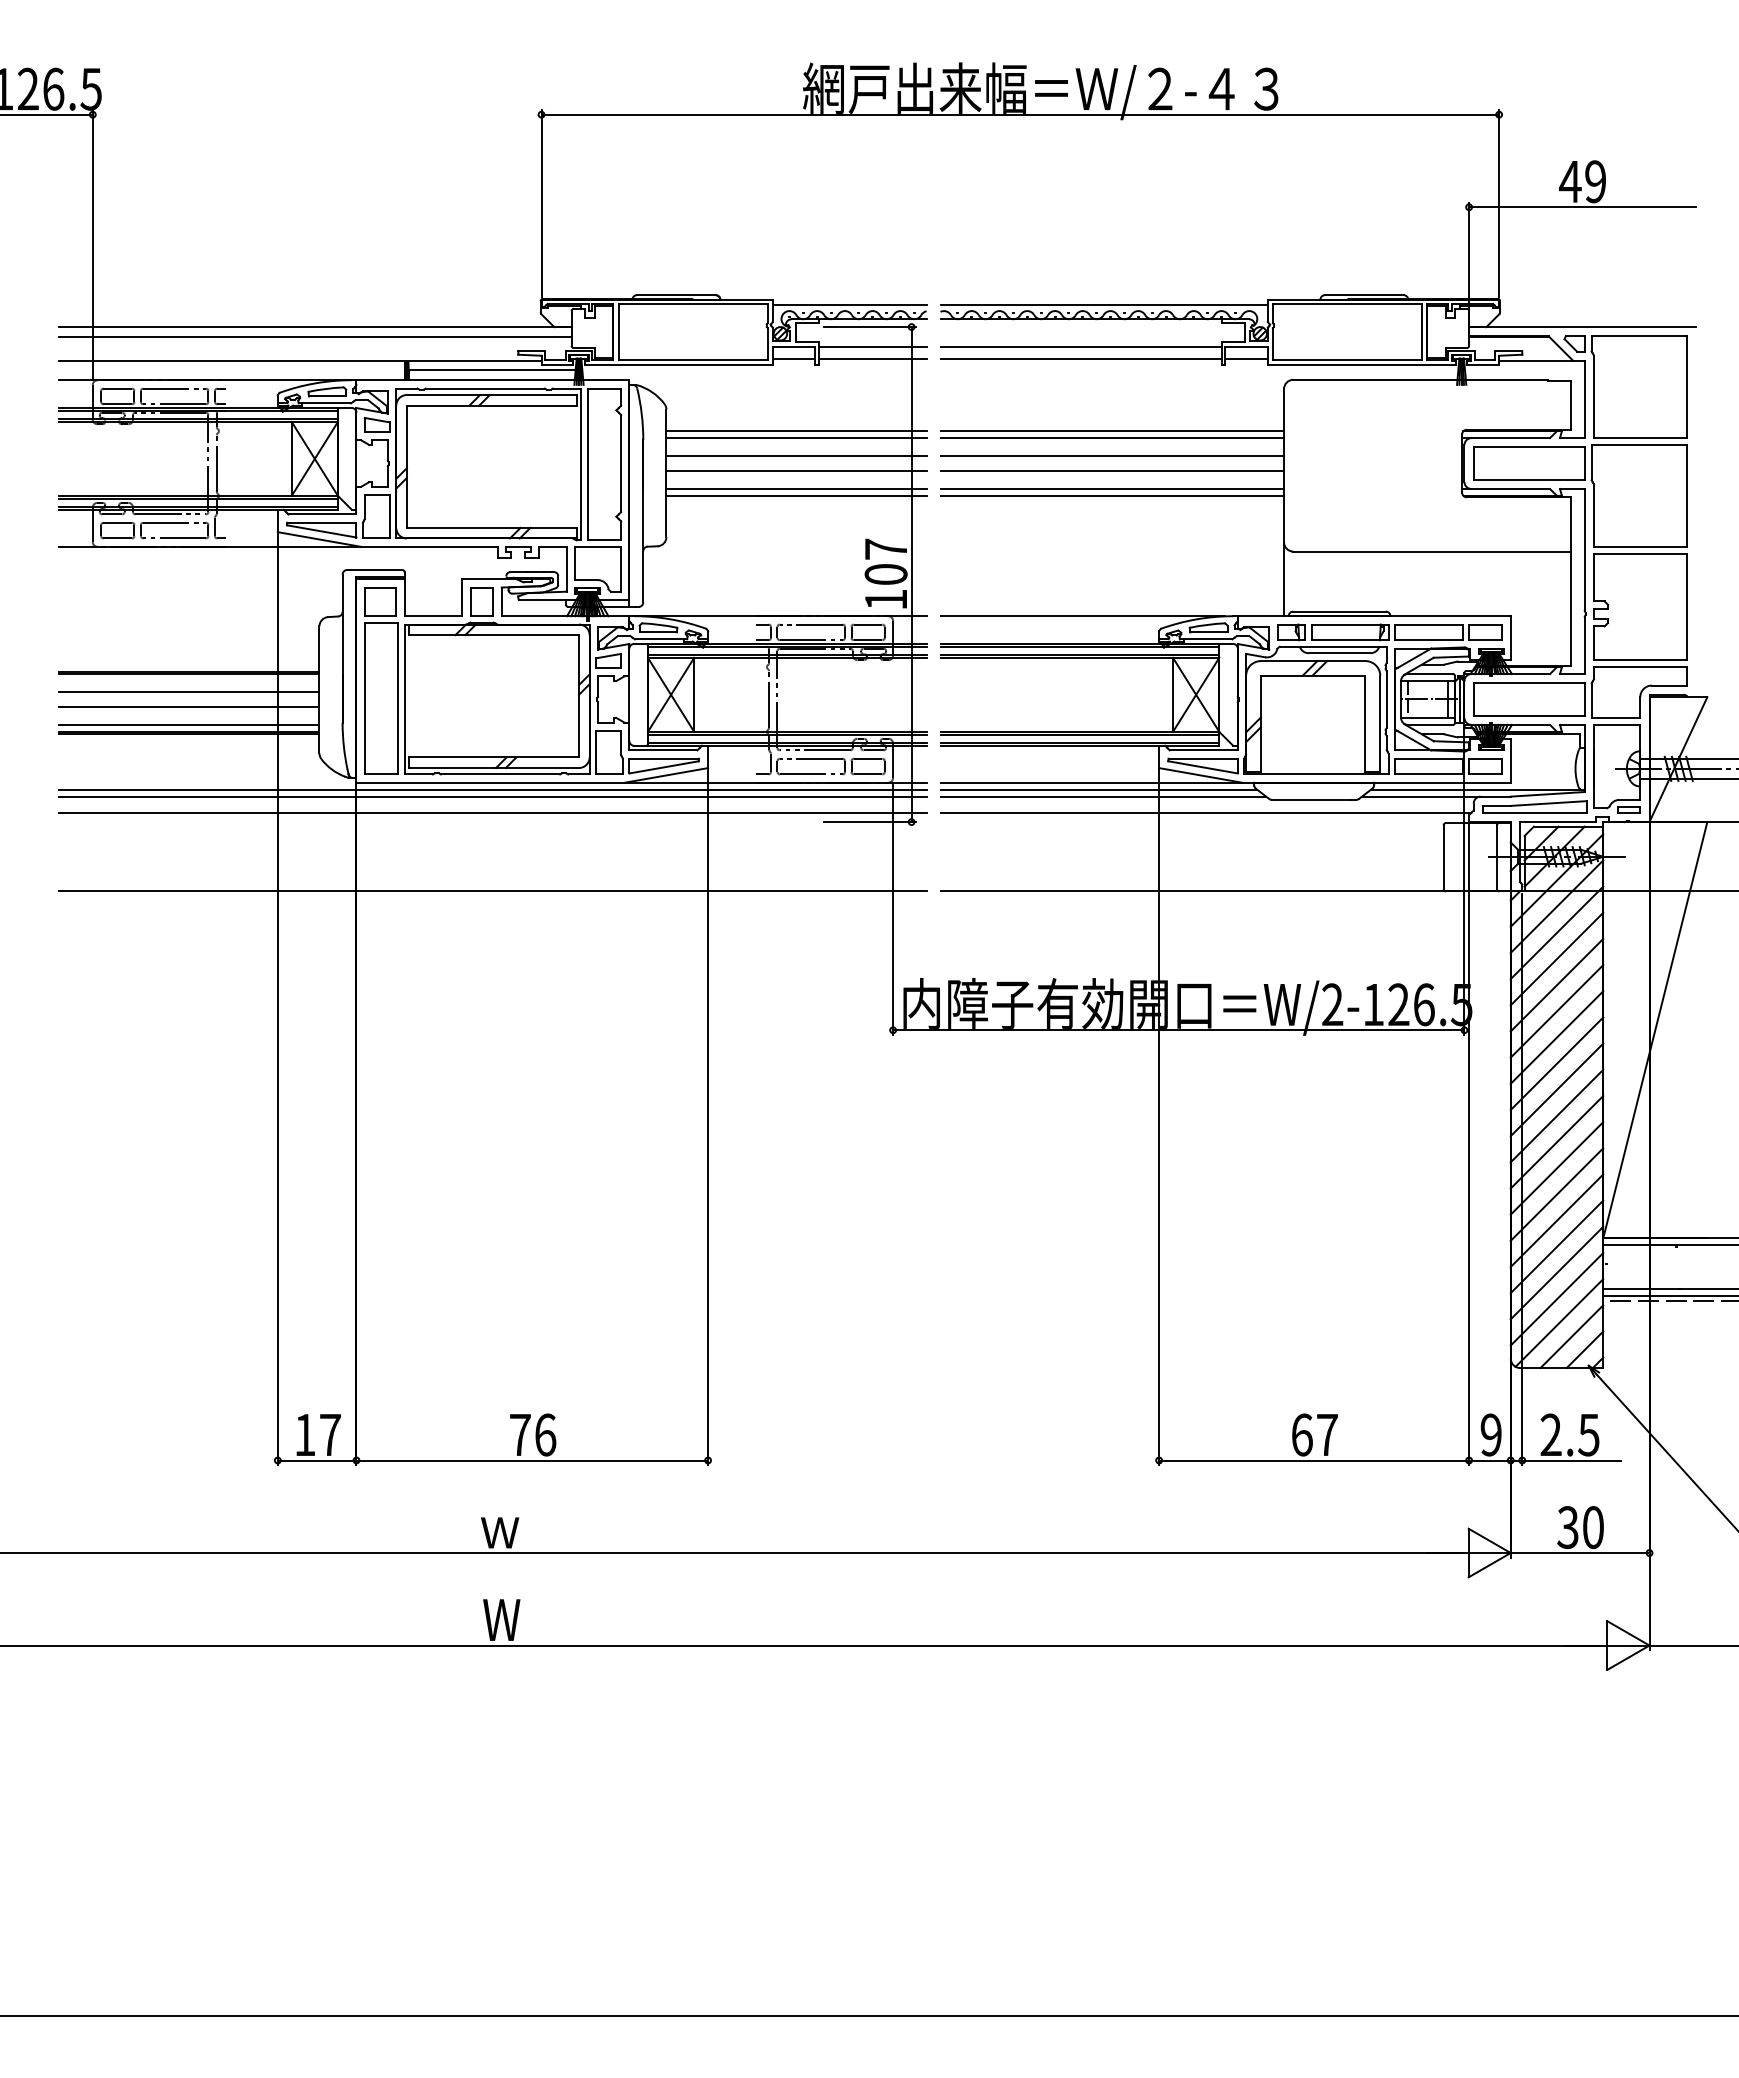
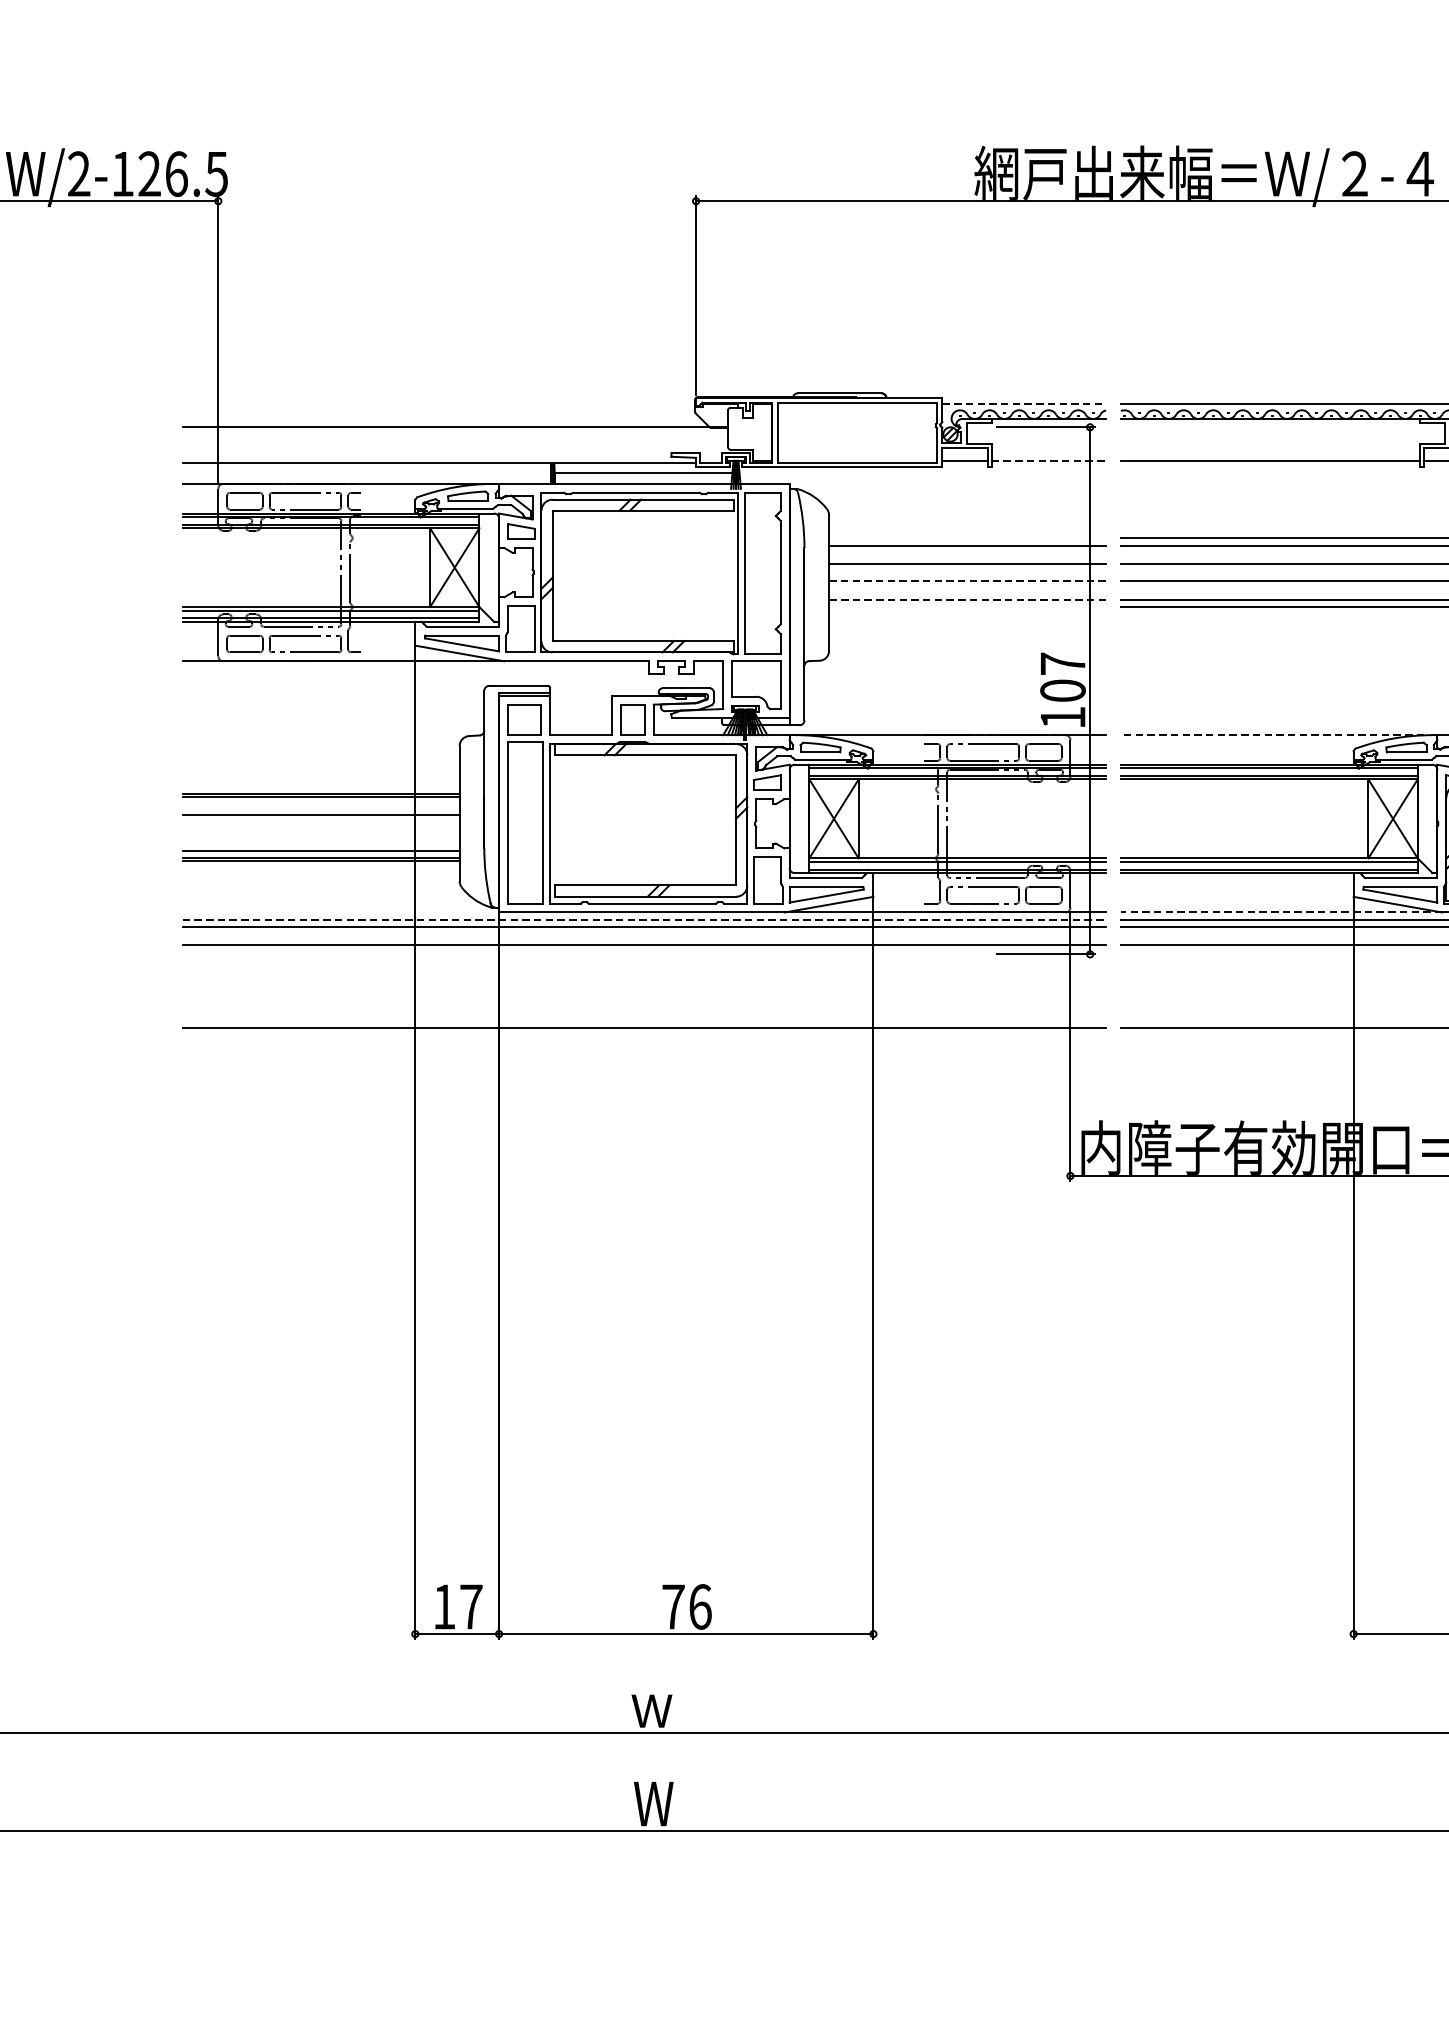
line: (849, 305) -> (1024, 404), solid -> dashed
line: (315, 336) -> (455, 437), removed
line: (872, 346) -> (1048, 448), removed
line: (1080, 346) -> (1269, 448), removed
line: (872, 358) -> (1048, 460), solid -> dashed
line: (796, 431) -> (967, 538), removed
line: (797, 471) -> (968, 581), solid -> dashed
line: (796, 489) -> (967, 600), solid -> dashed
line: (796, 495) -> (967, 606), removed
line: (1082, 616) -> (1272, 735), solid -> dashed
line: (189, 707) -> (321, 832), removed
line: (1091, 782) -> (1281, 912), solid -> dashed
line: (492, 789) -> (643, 919), solid -> dashed

